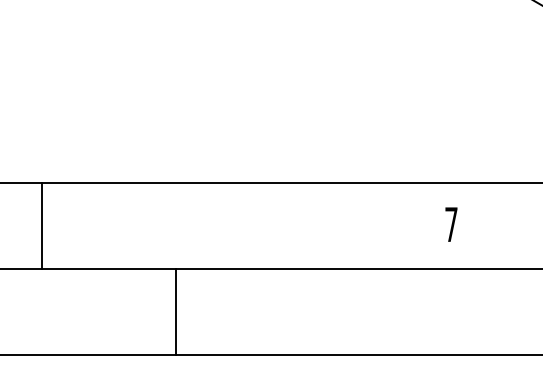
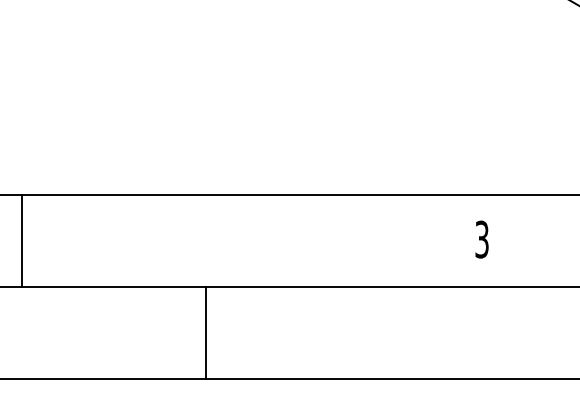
text: (450, 224) -> (481, 239), 7 -> 3
line: (41, 225) -> (21, 240), moved
line: (176, 311) -> (205, 332), moved

